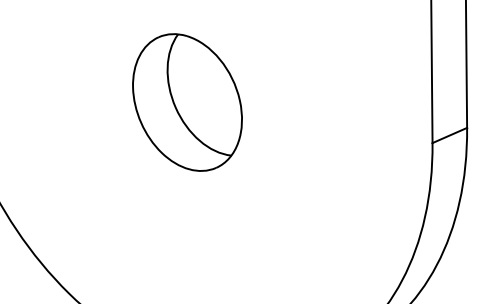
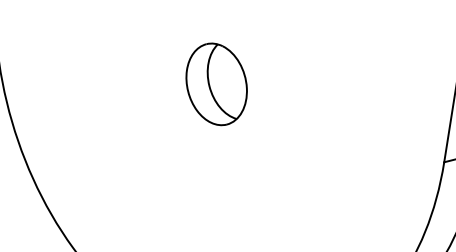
part: (187, 102) -> (216, 84), size x0.6

